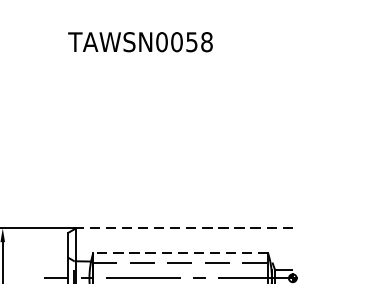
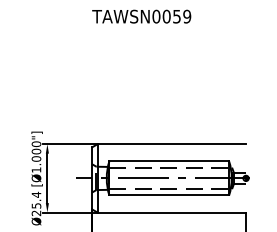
text: (207, 41) -> (187, 16), TAWSN0058 -> TAWSN0059
line: (183, 228) -> (171, 144), dashed -> solid
line: (181, 253) -> (169, 161), dashed -> solid

